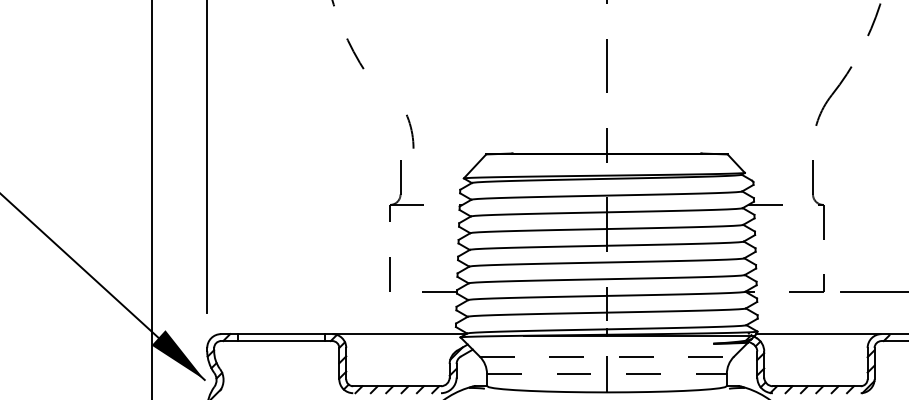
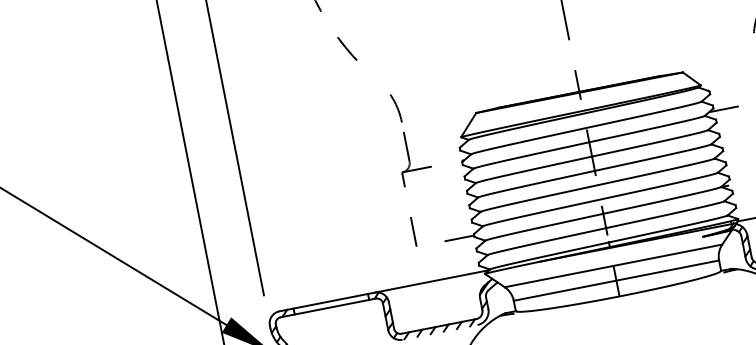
arc: (410, 131) -> (396, 108), moved
line: (607, 356) -> (613, 265), dashed -> solid
line: (606, 373) -> (615, 280), dashed -> solid

